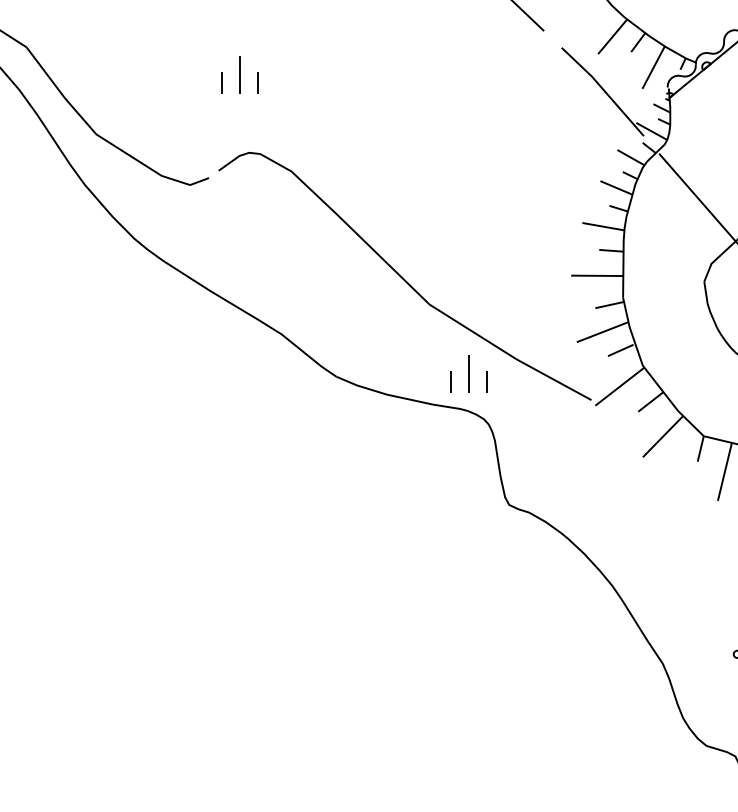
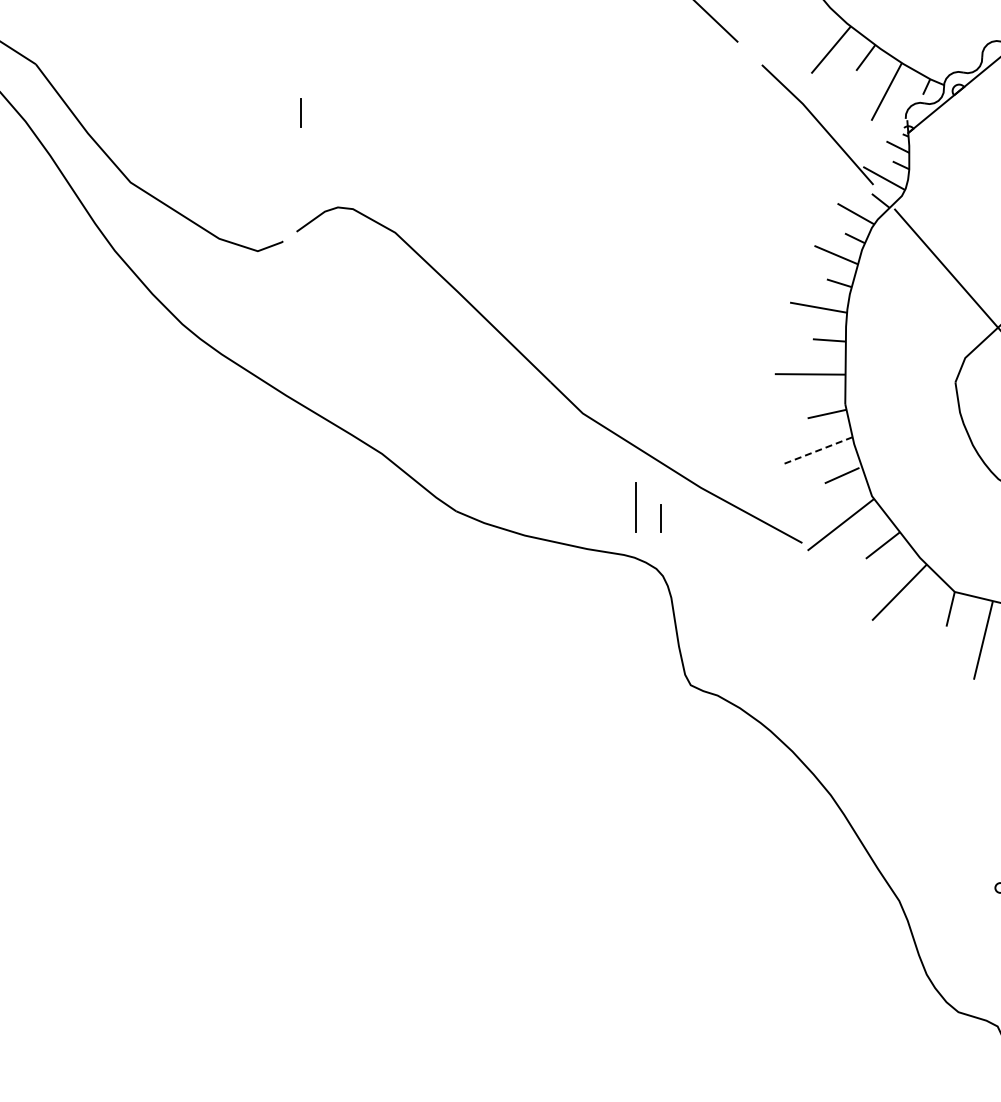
line: (240, 74) -> (325, 101), removed
line: (257, 82) -> (349, 112), removed
line: (602, 331) -> (817, 450), solid -> dashed
line: (450, 382) -> (611, 518), removed

